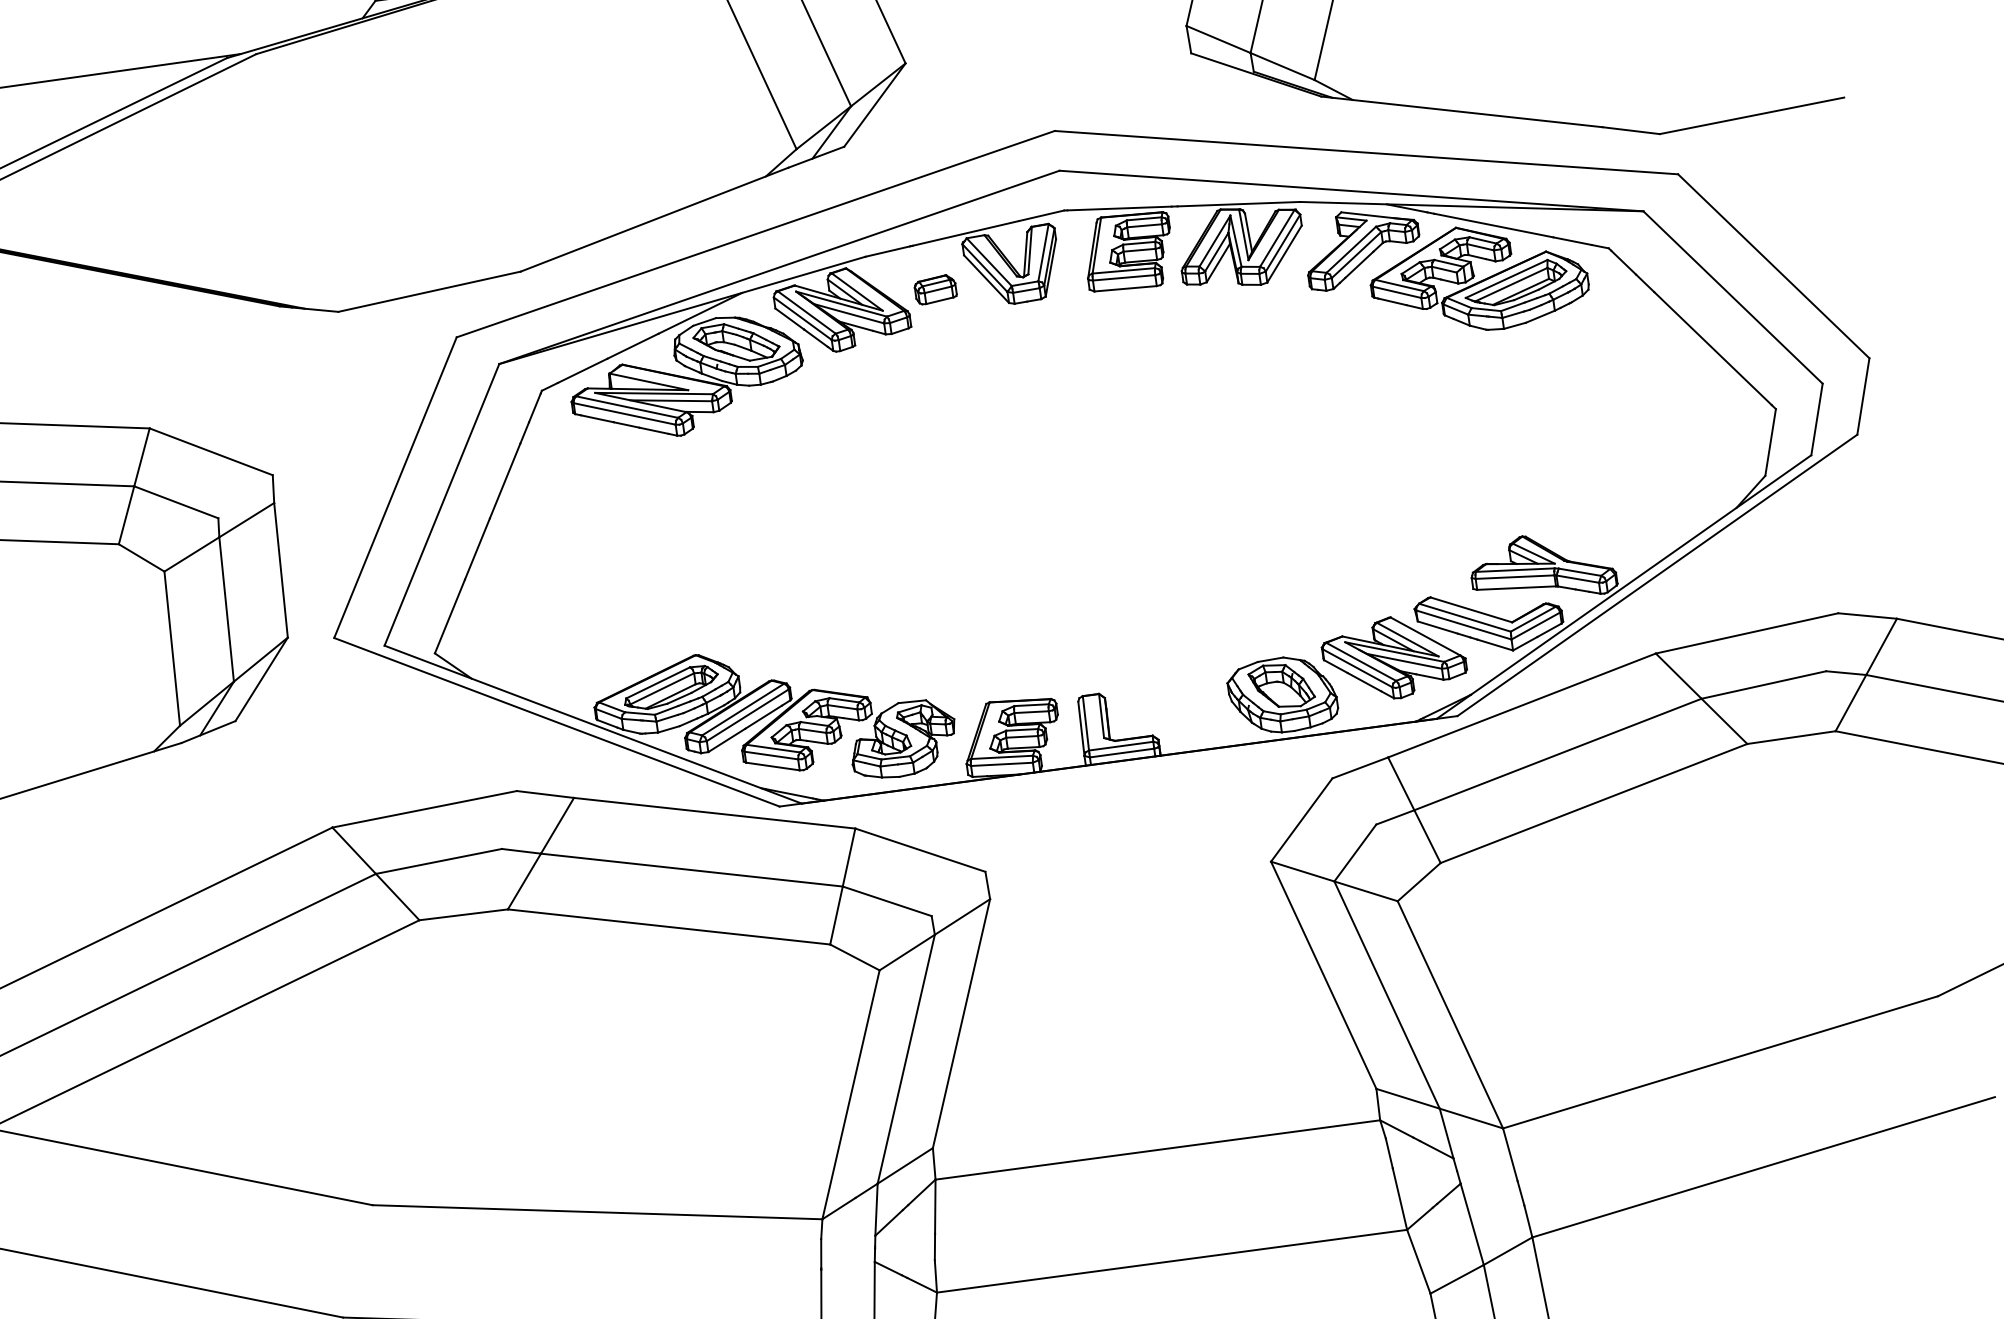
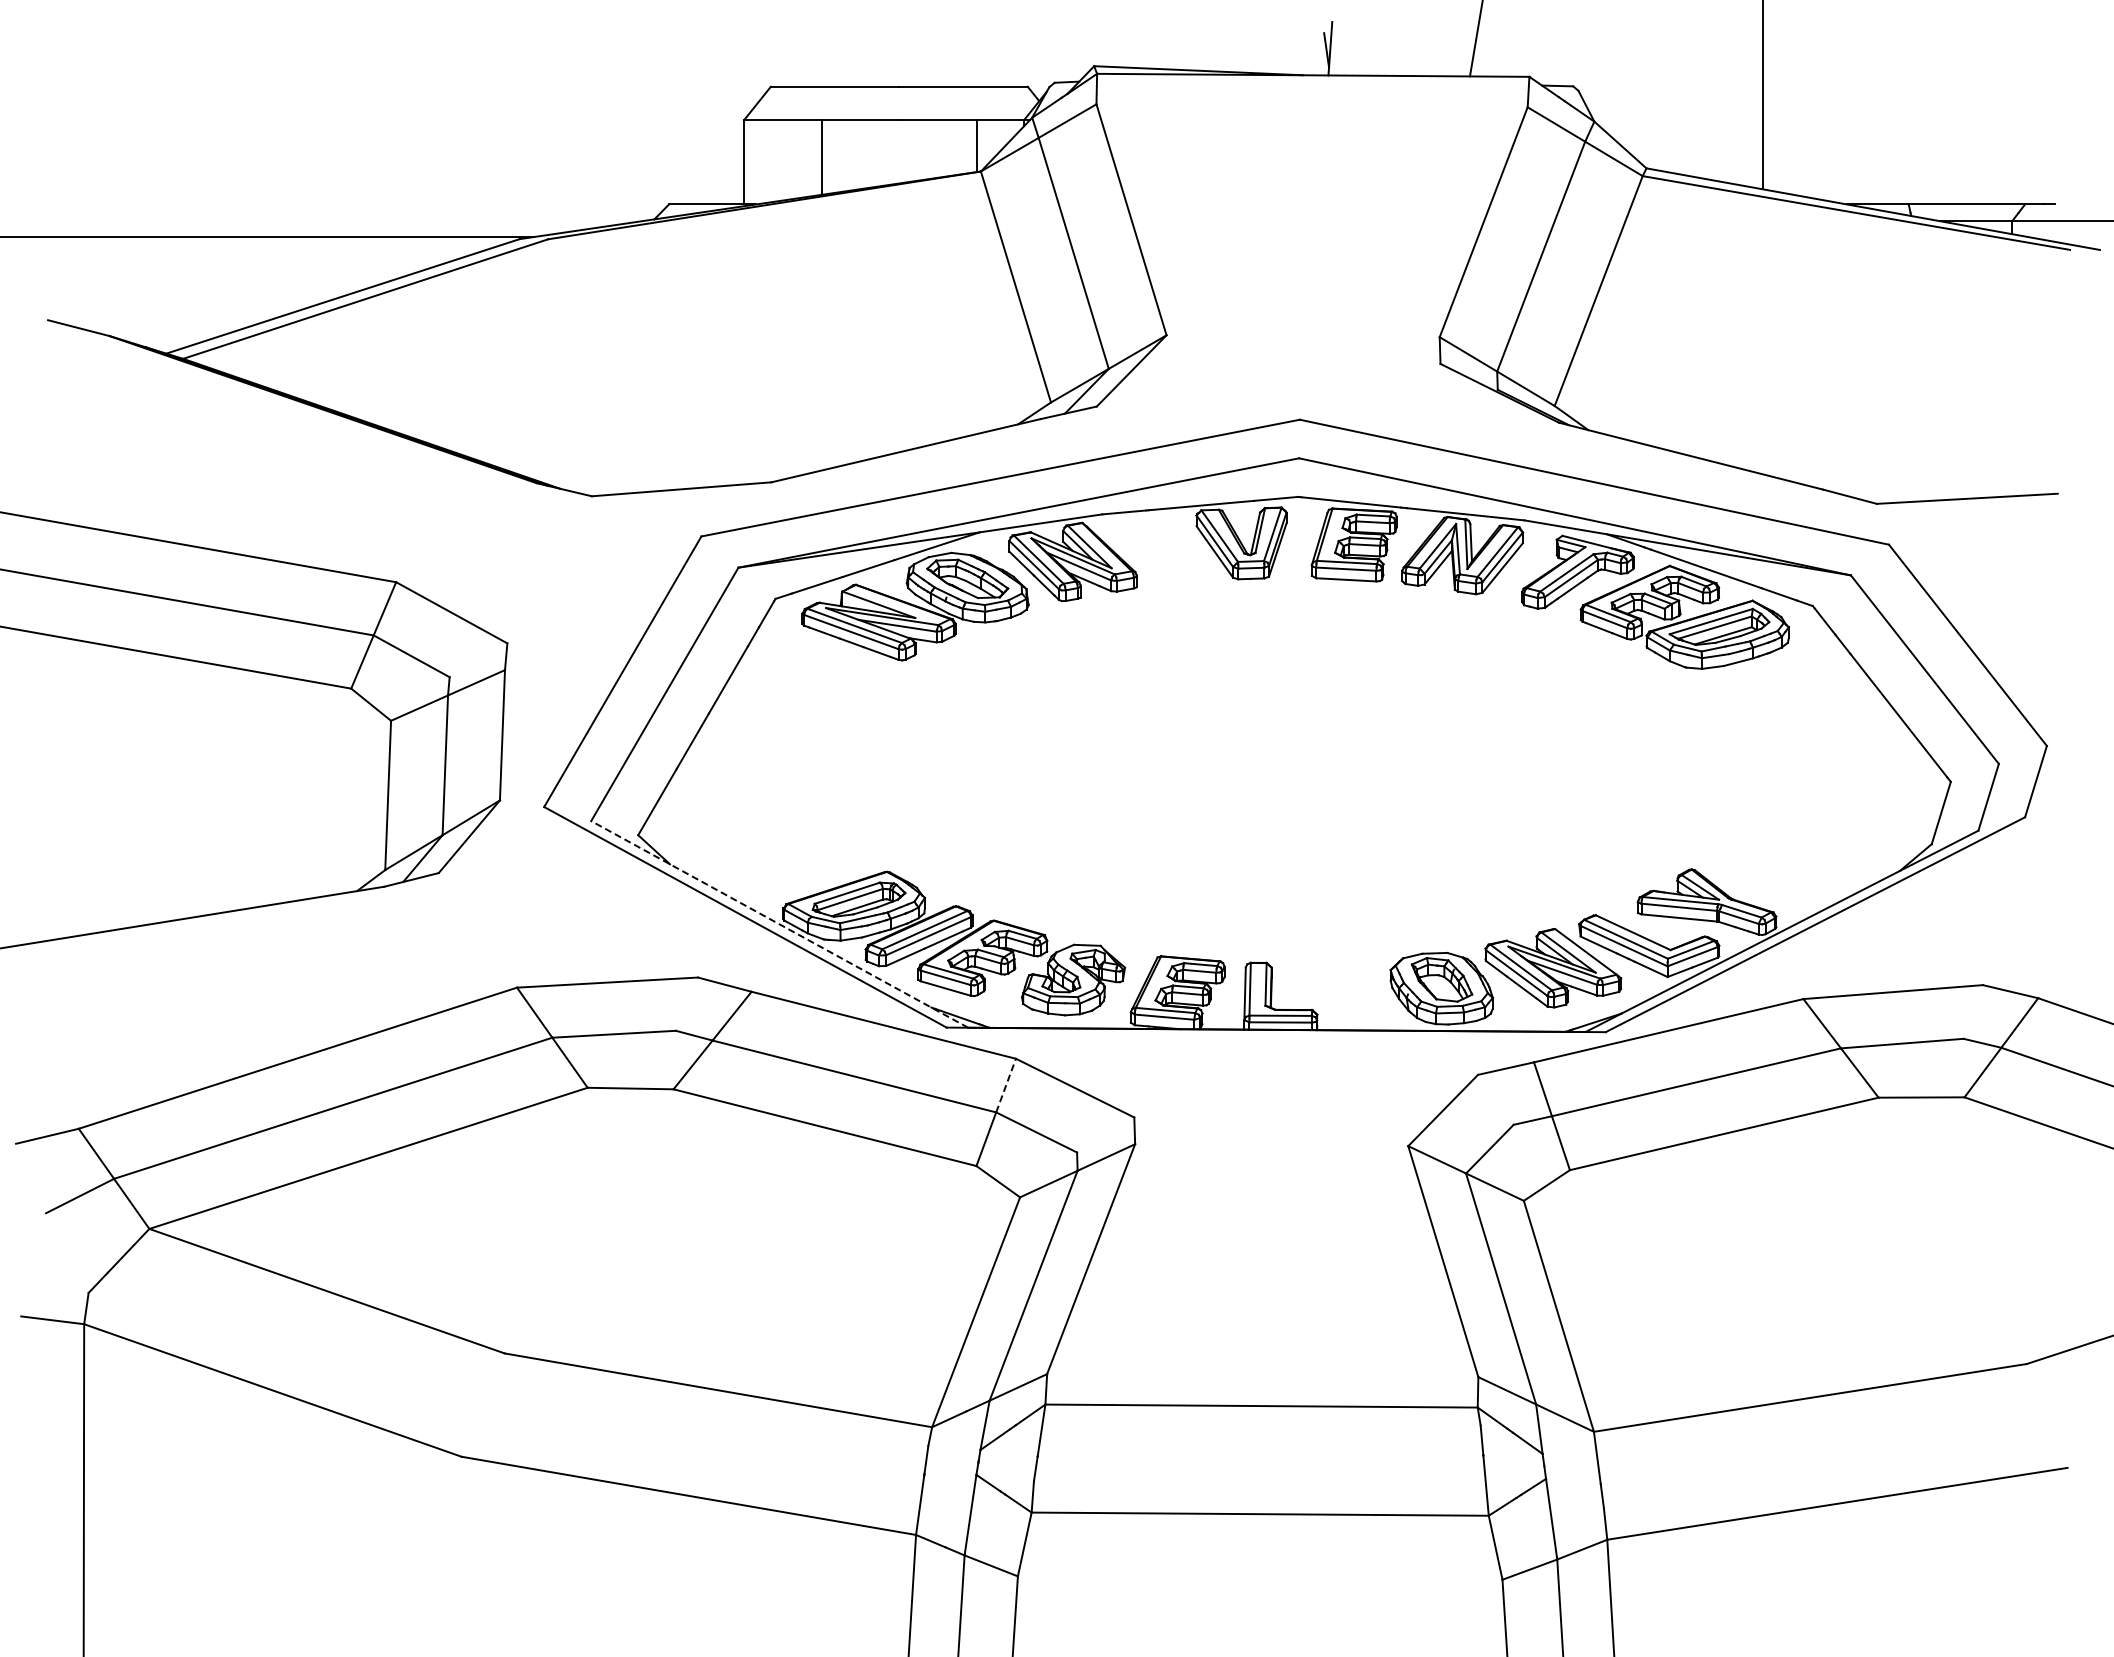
part: (935, 288) -> (1164, 554), removed
line: (592, 724) -> (779, 924), solid -> dashed
line: (849, 857) -> (1006, 1085), solid -> dashed

